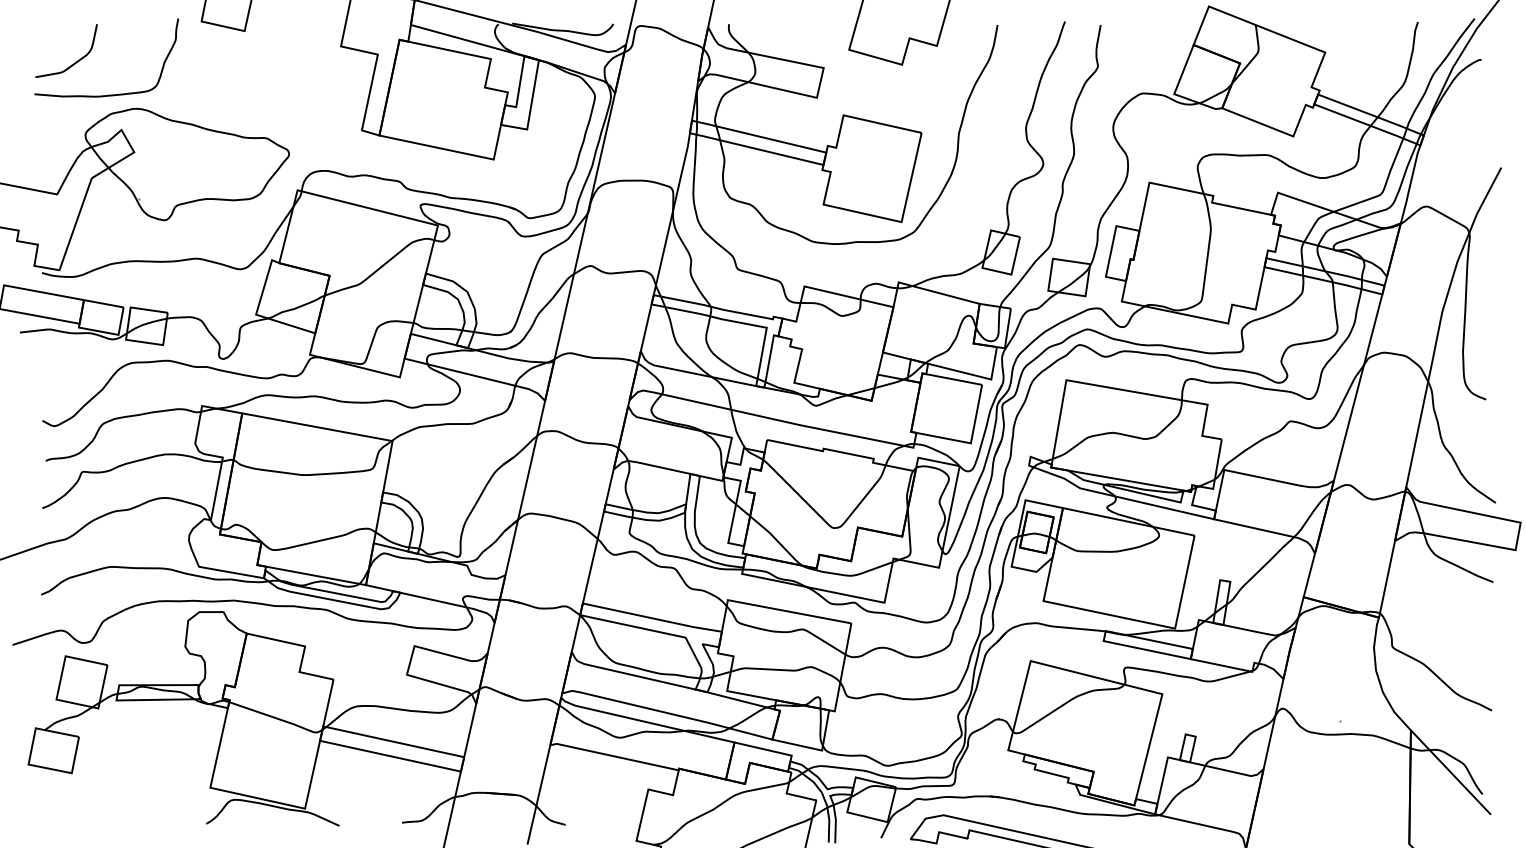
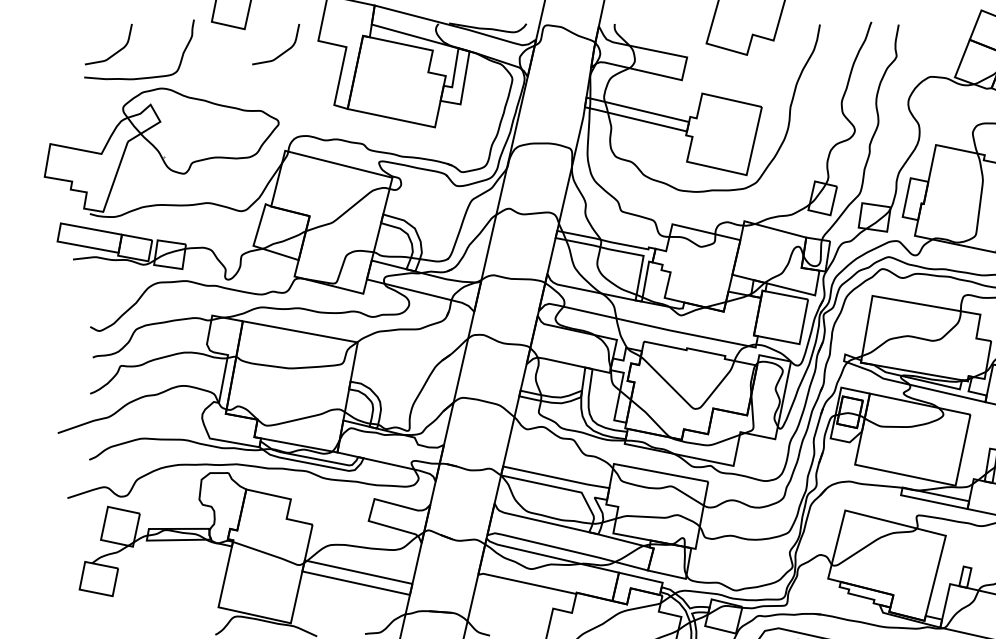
curve: (293, 62) -> (282, 53), added

